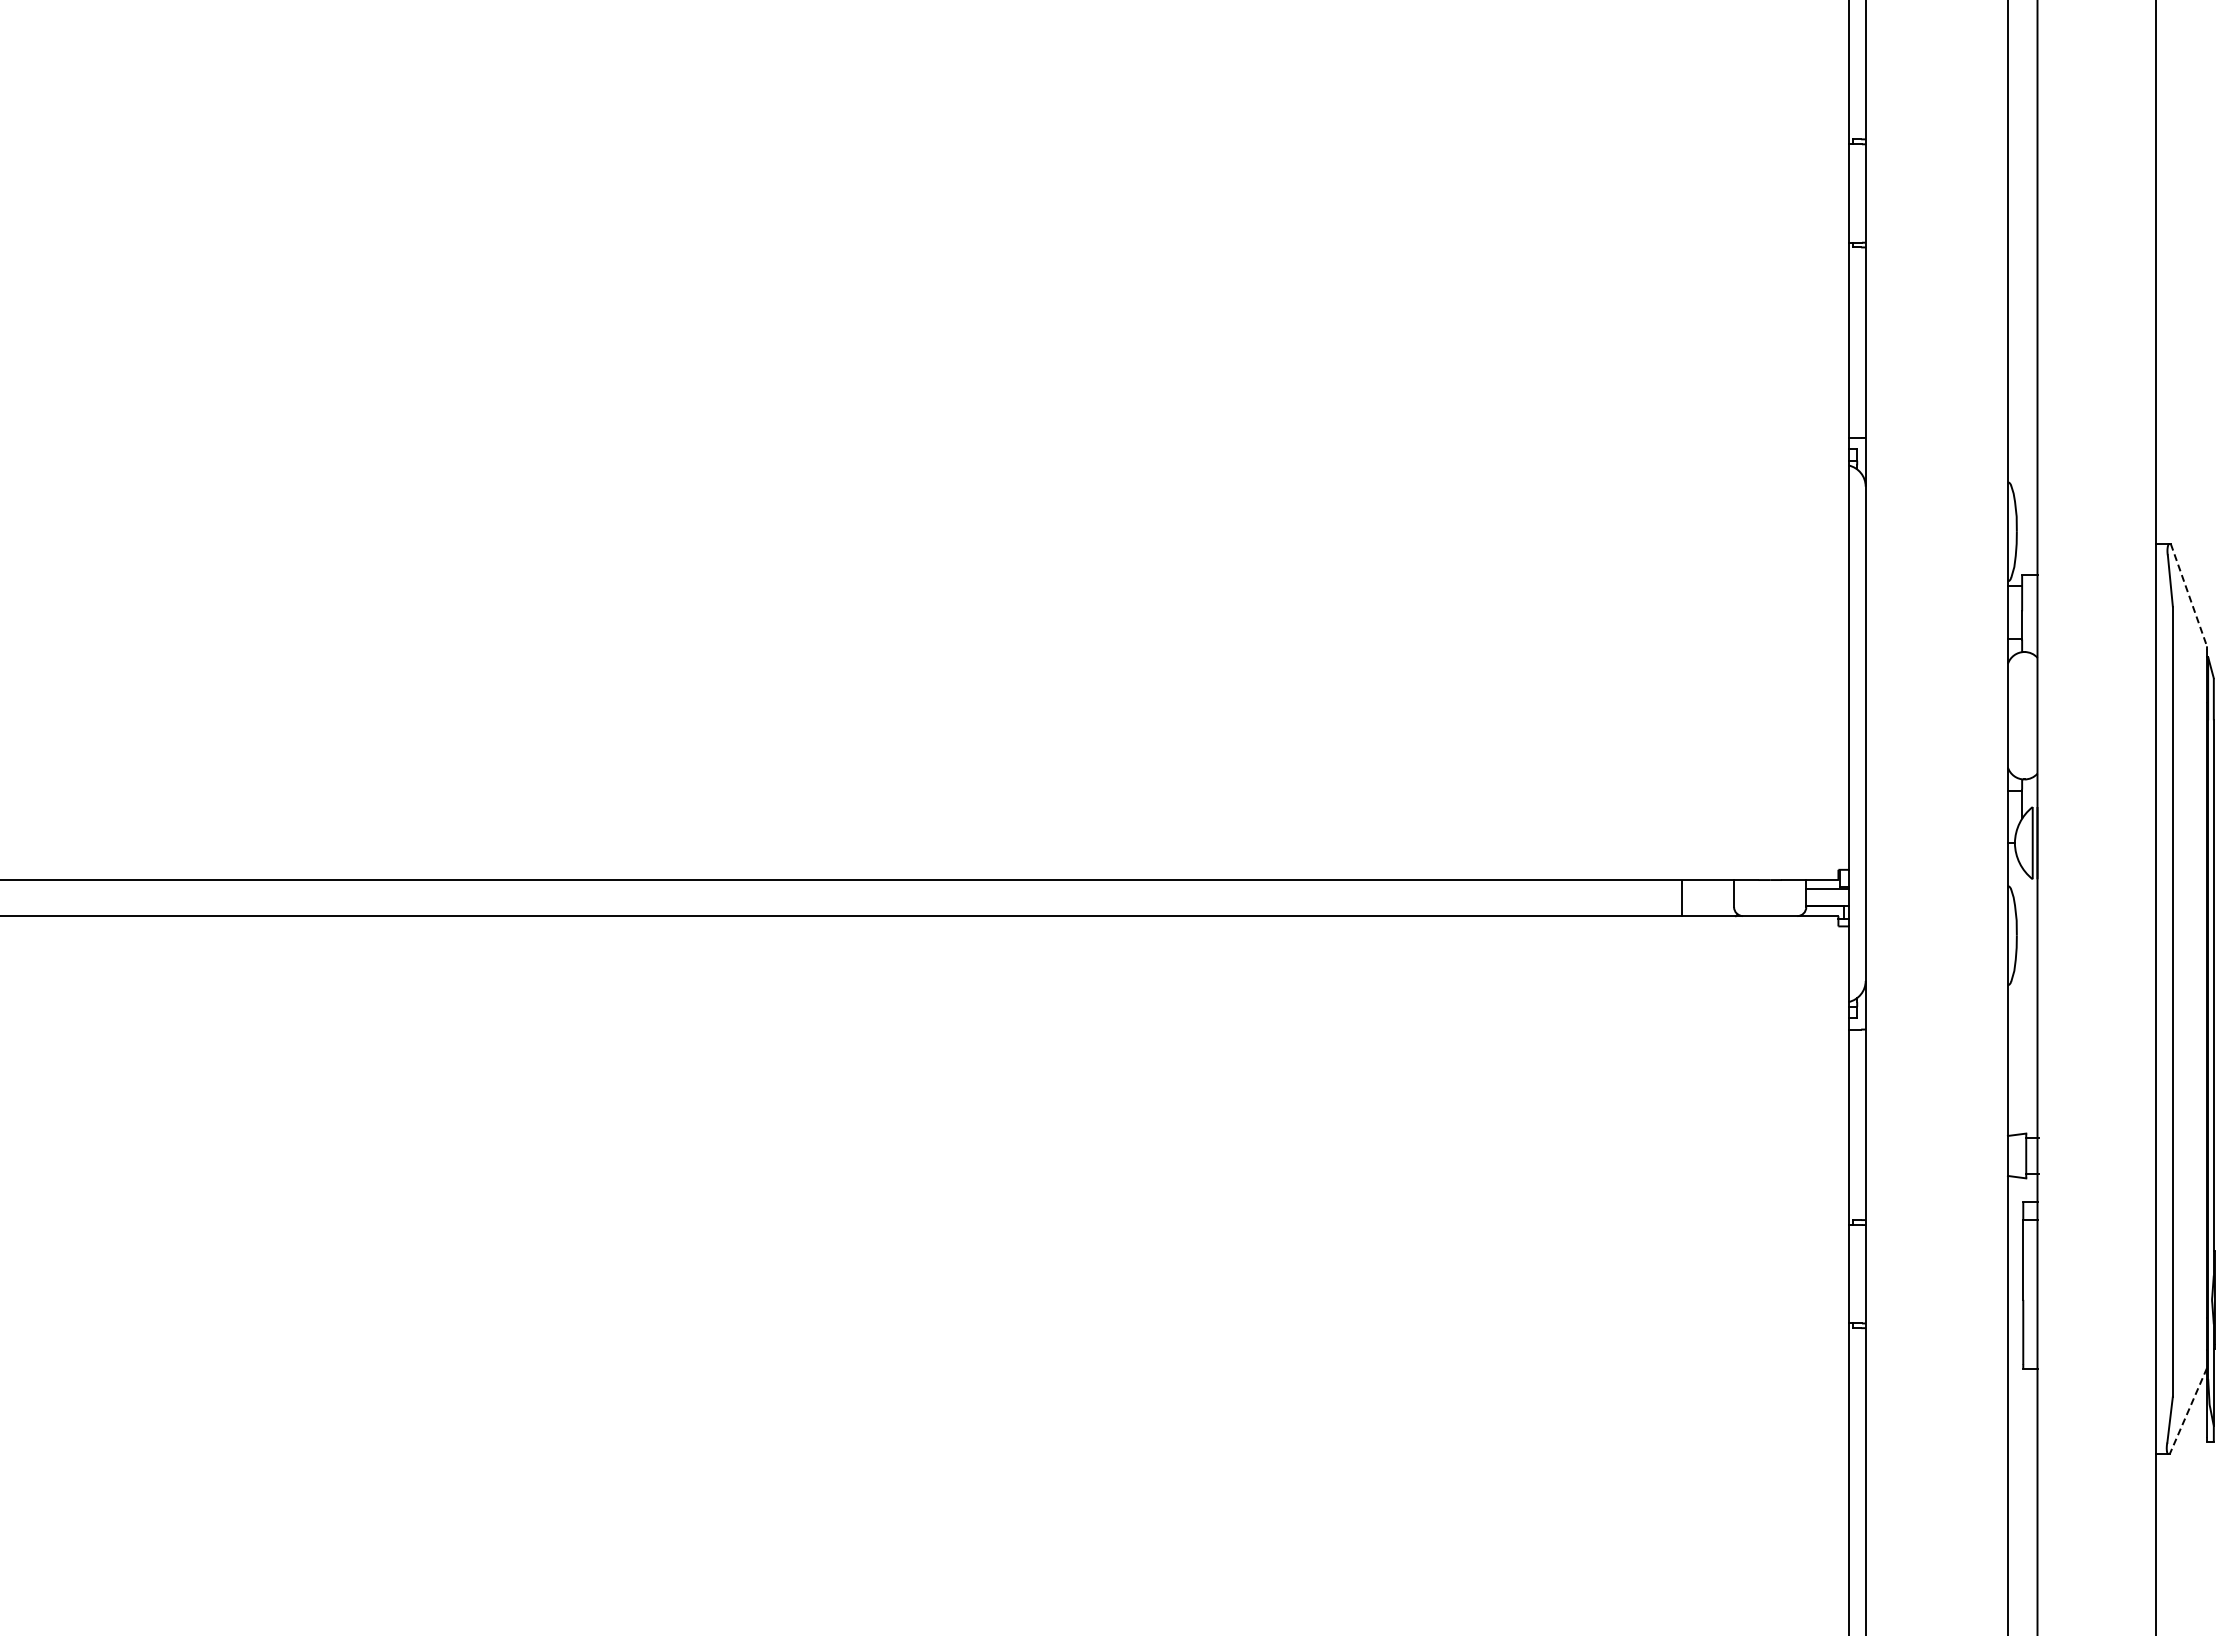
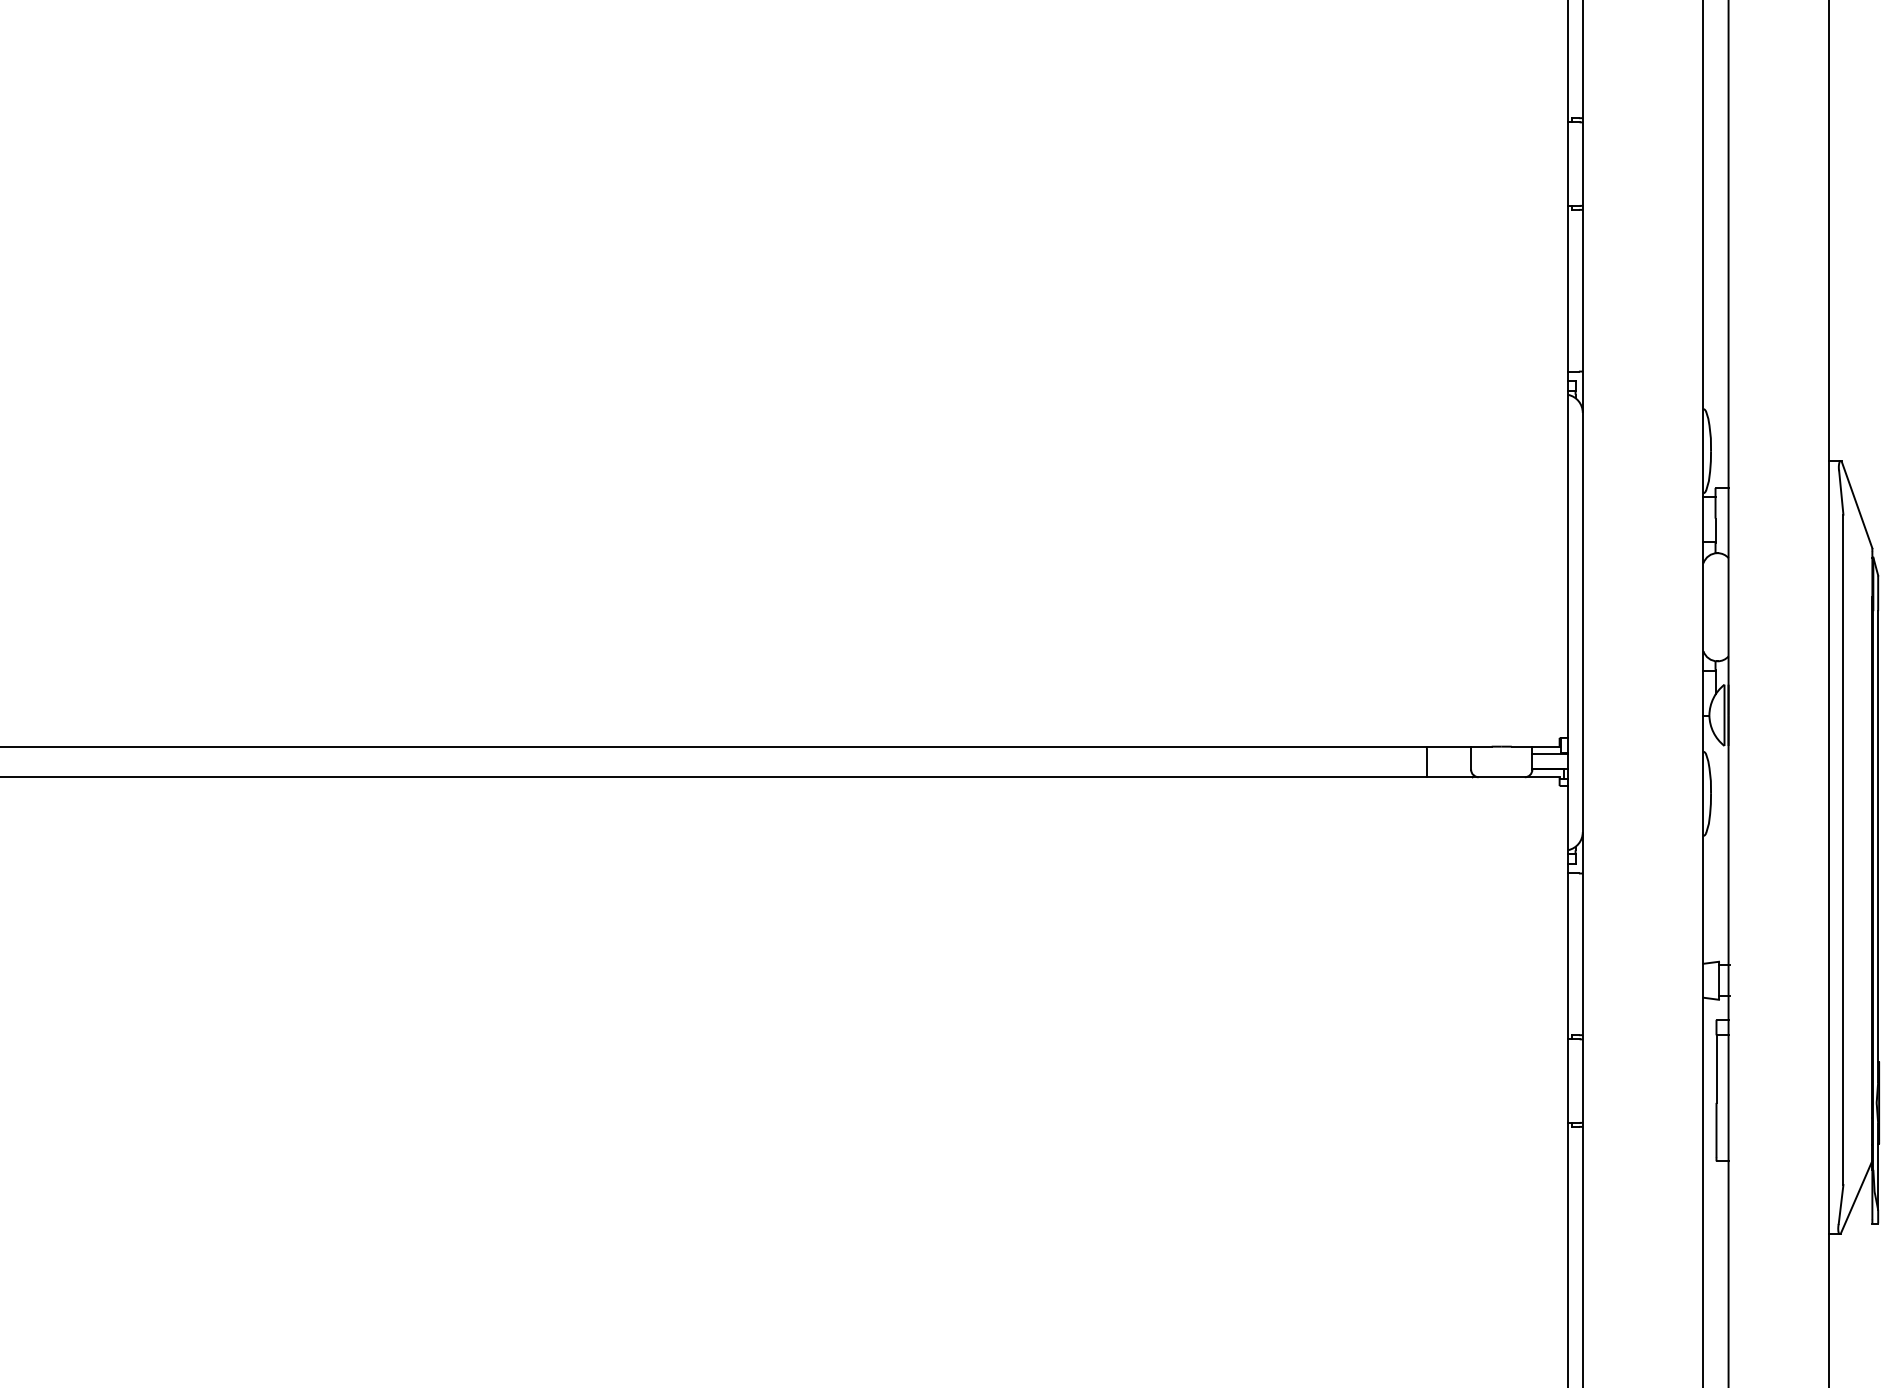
line: (2189, 595) -> (1857, 505), dashed -> solid
line: (2188, 1411) -> (1856, 1197), dashed -> solid

